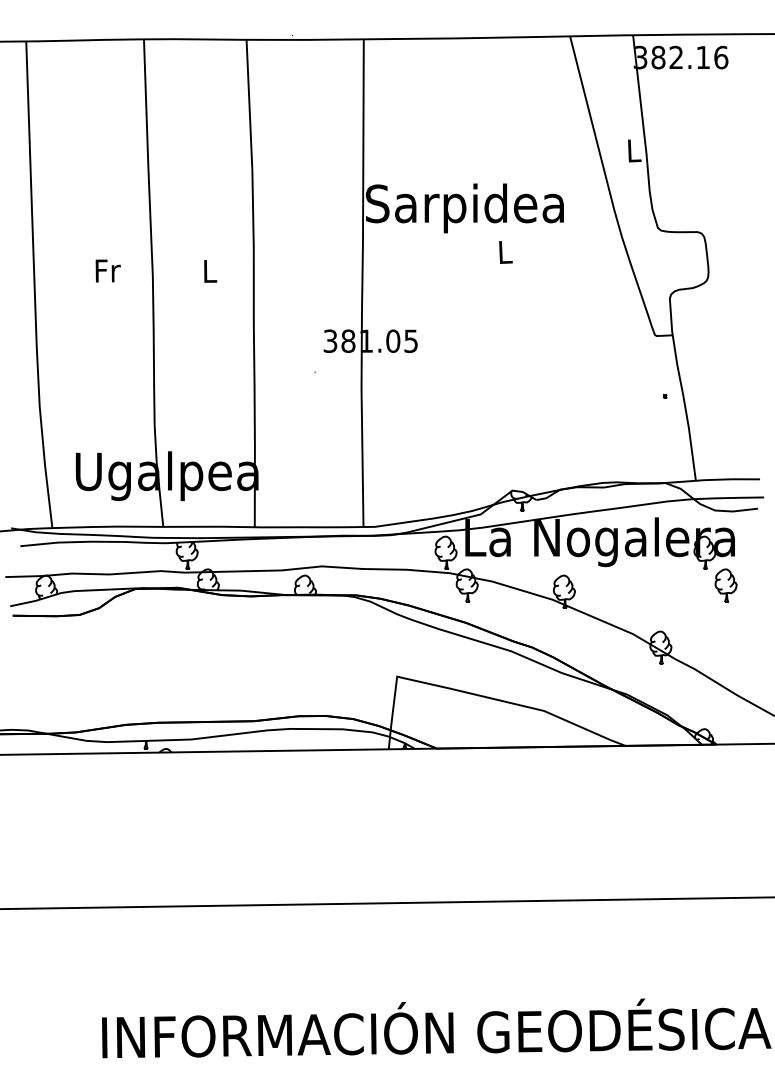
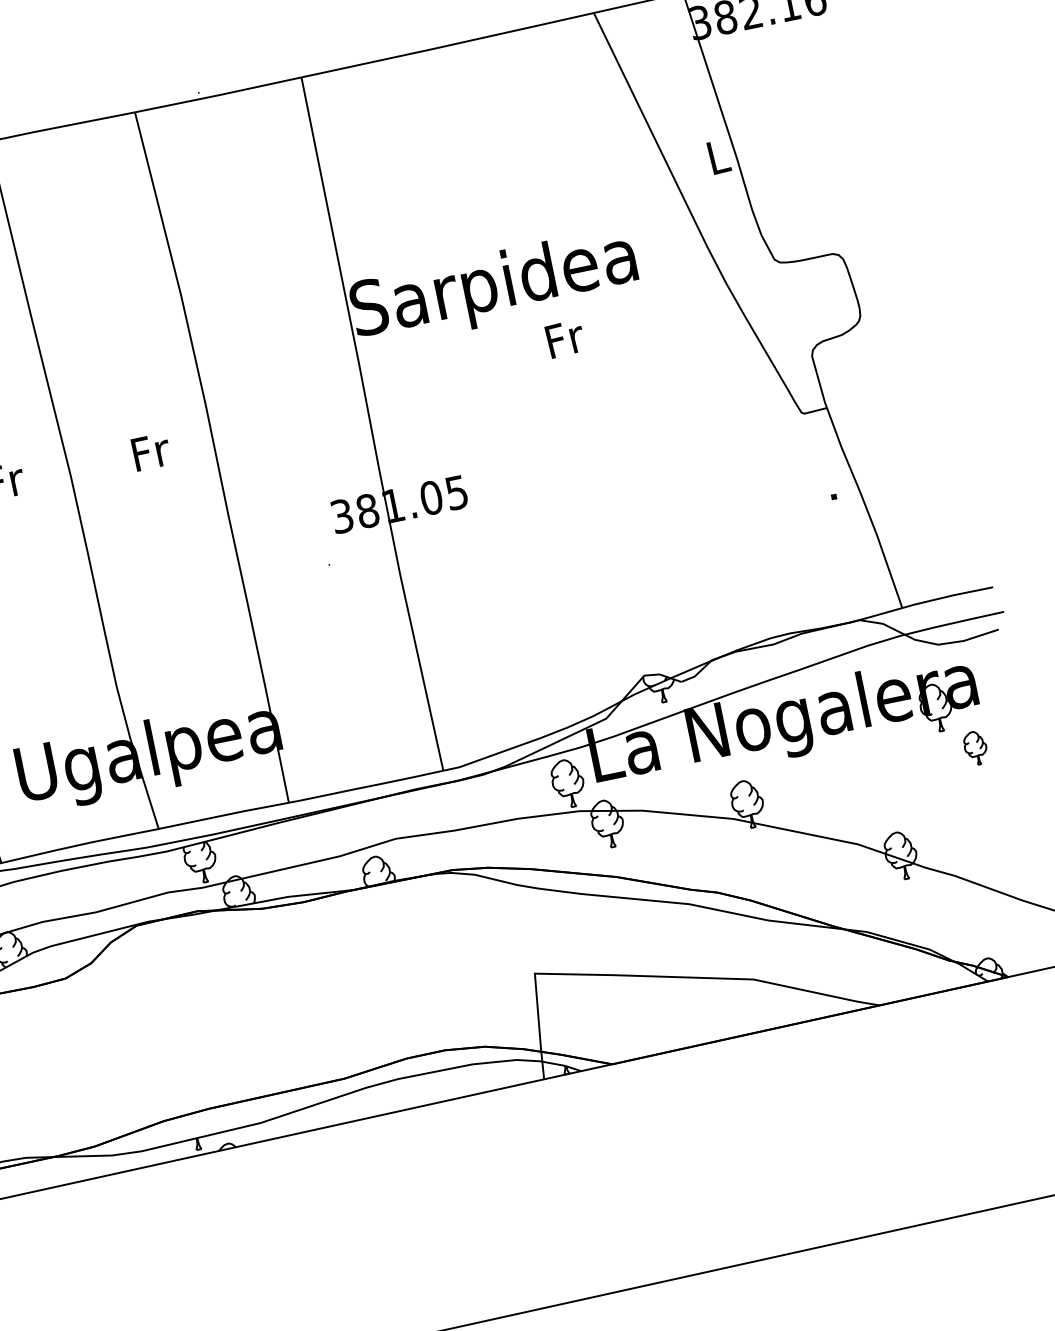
text: (505, 252) -> (565, 339), L -> Fr
text: (210, 271) -> (151, 452), L -> Fr
part: (725, 585) -> (974, 748), size x0.7

